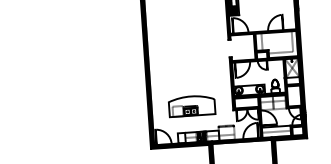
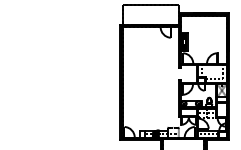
part: (191, 105) -> (150, 111), removed

